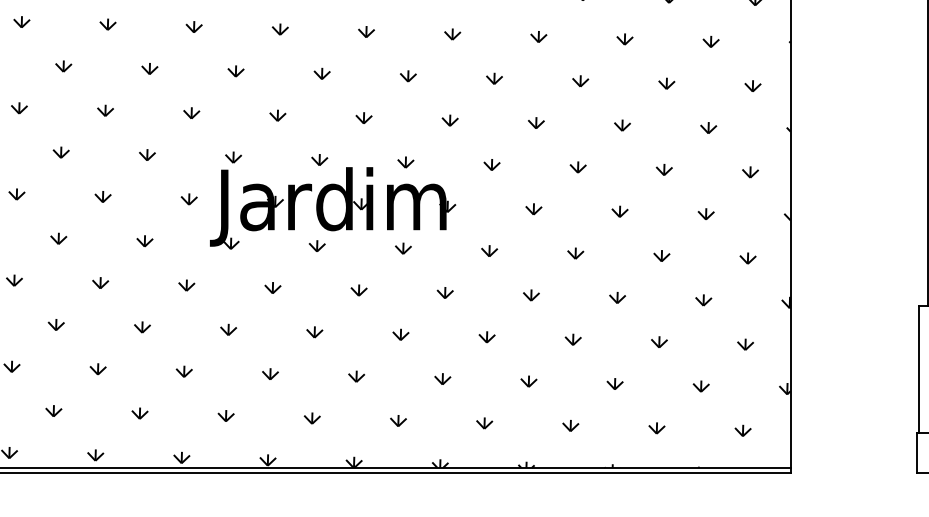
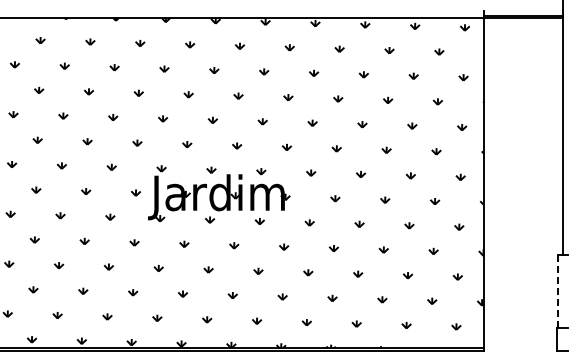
line: (919, 369) -> (558, 291), solid -> dashed

